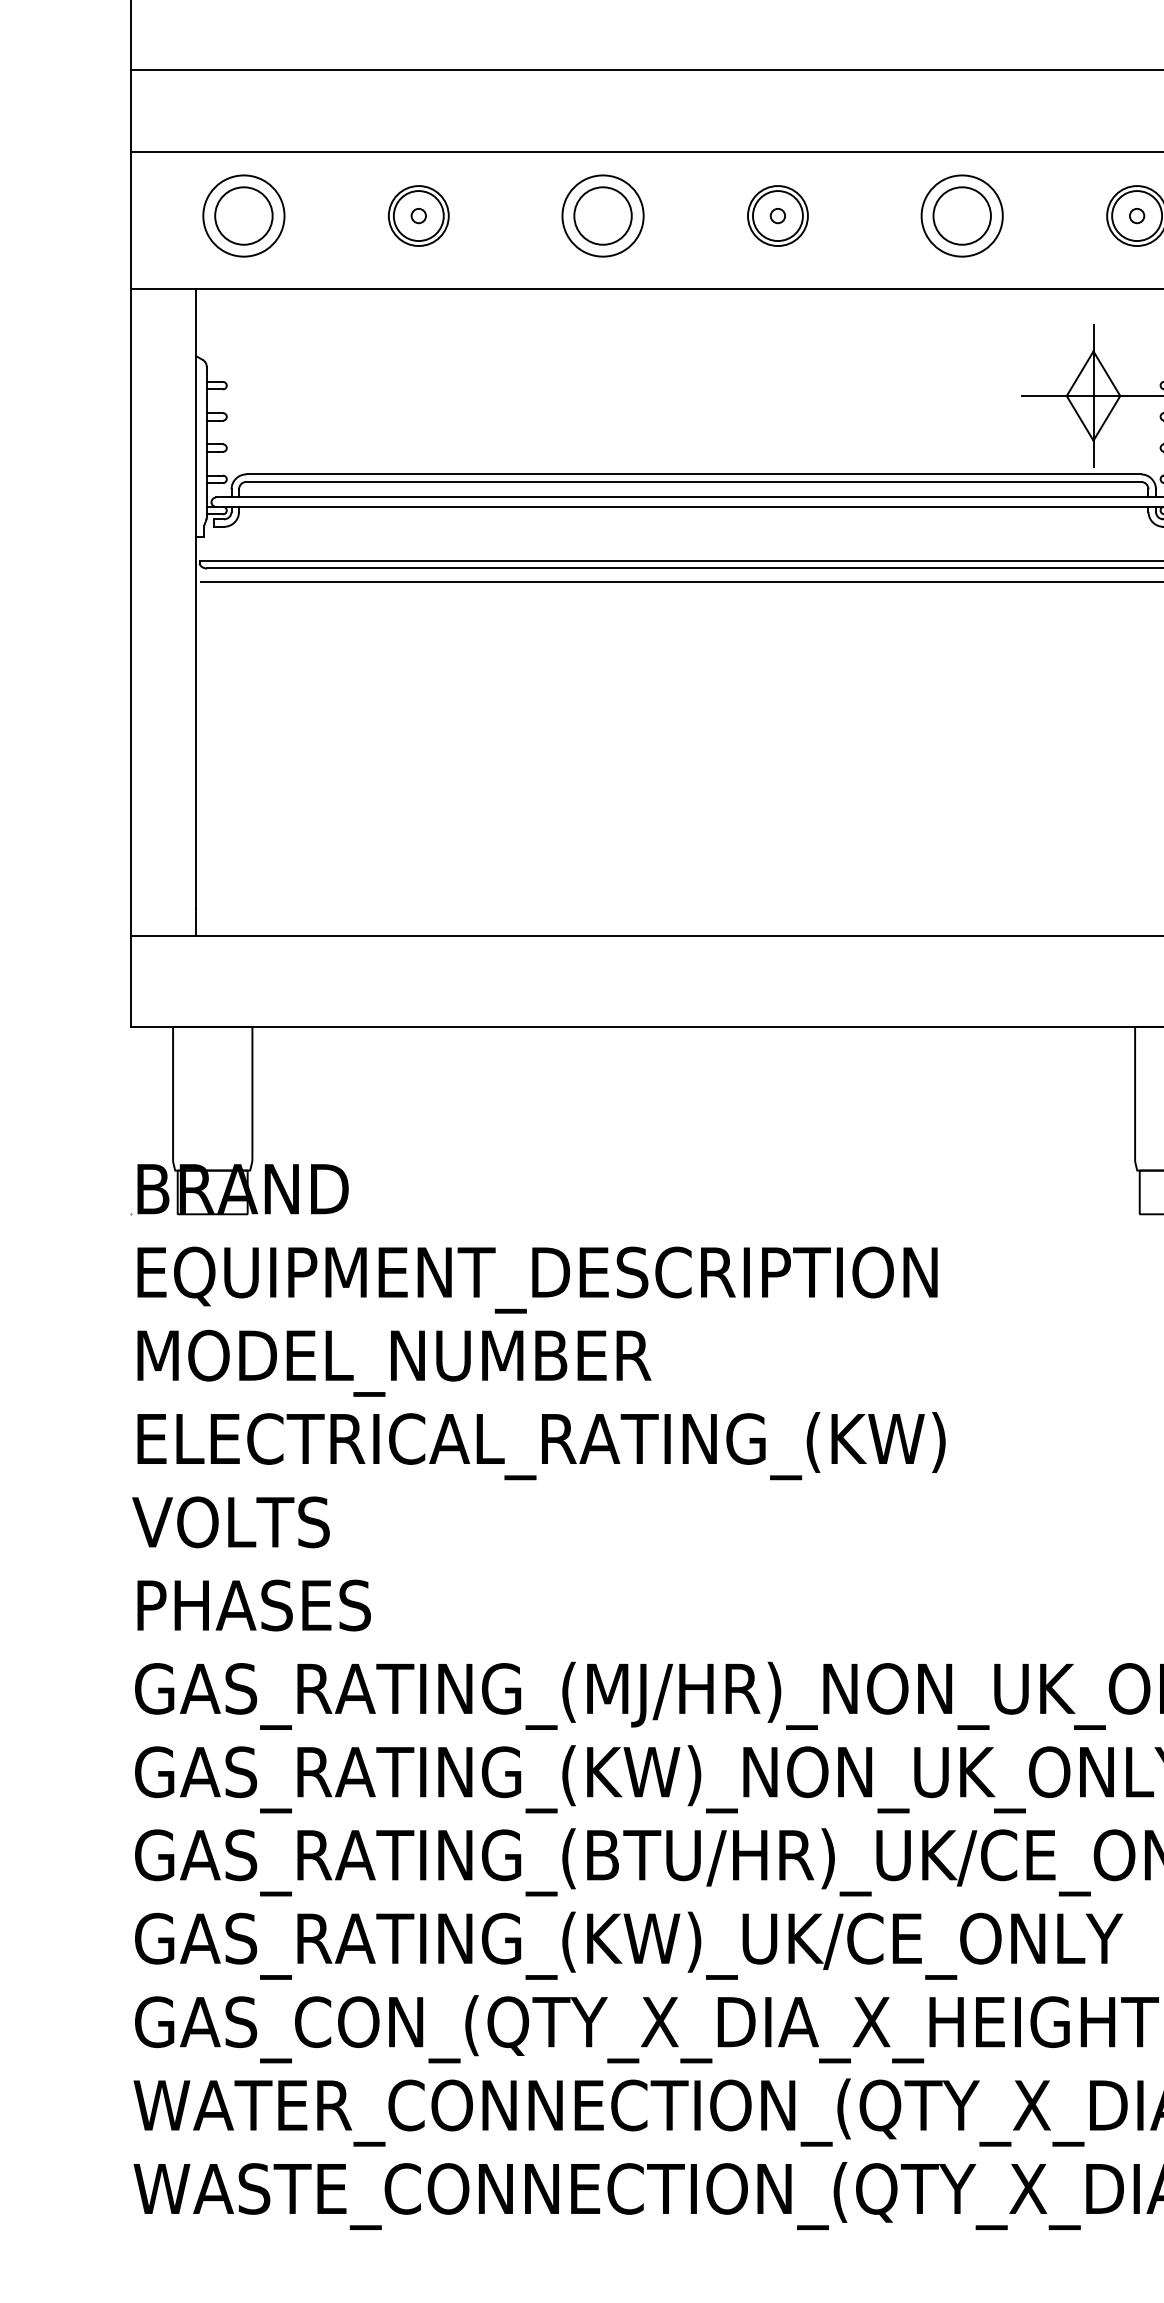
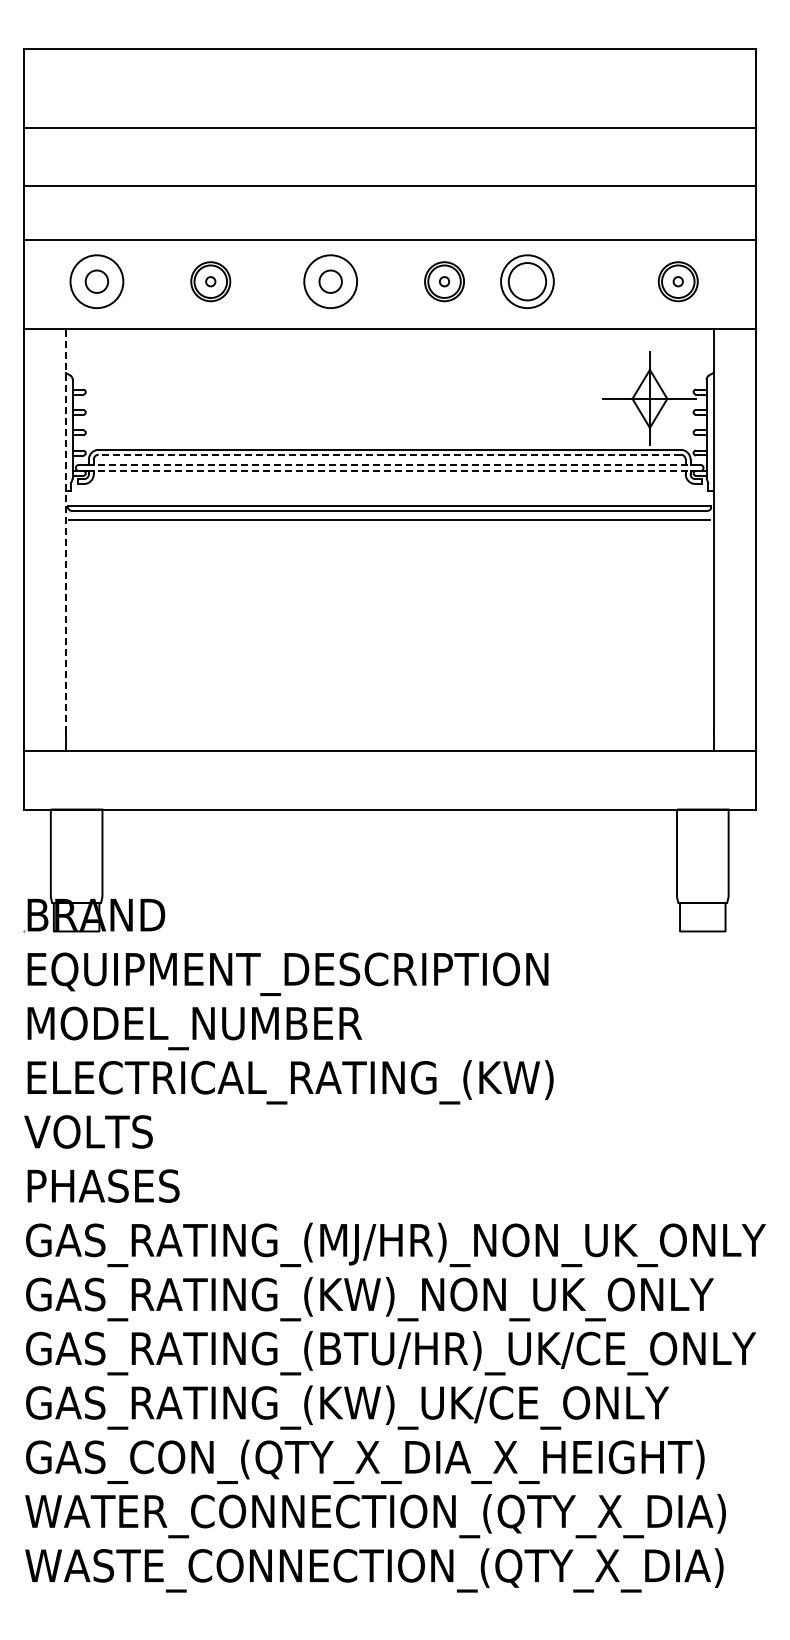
circle: (243, 215) -> (96, 281), size x0.6
circle: (602, 215) -> (330, 281), size x0.6
part: (962, 215) -> (527, 281), moved
line: (693, 481) -> (389, 454), solid -> dashed
line: (693, 496) -> (389, 464), solid -> dashed
line: (693, 507) -> (389, 471), solid -> dashed
line: (195, 599) -> (65, 531), solid -> dashed

